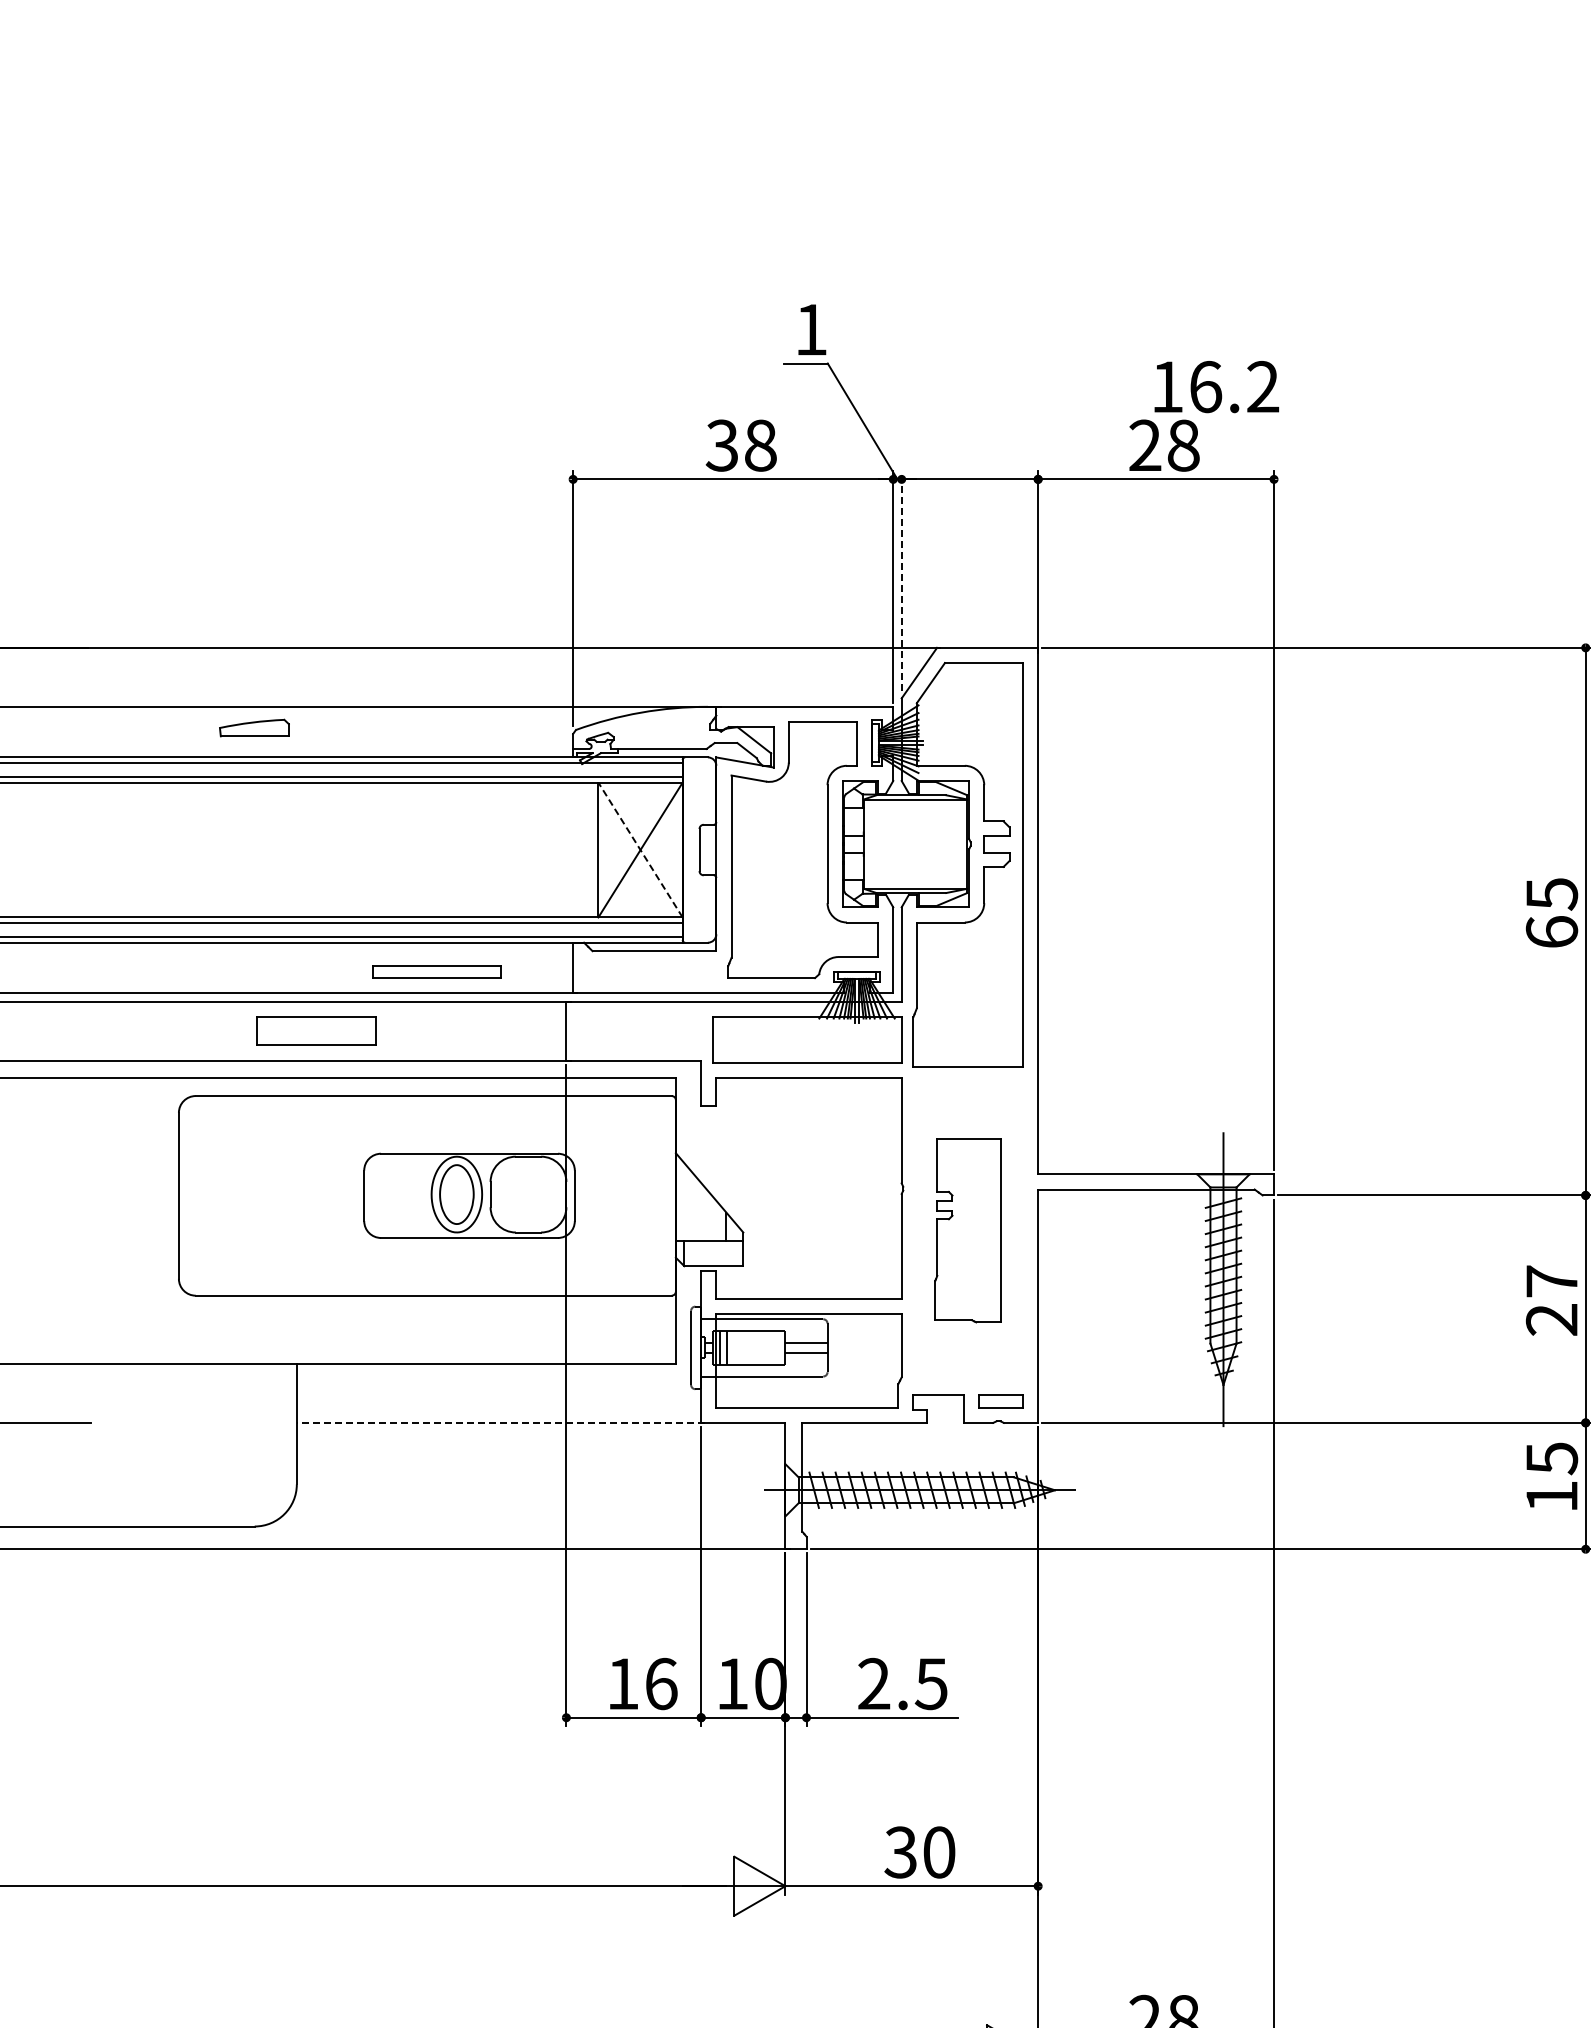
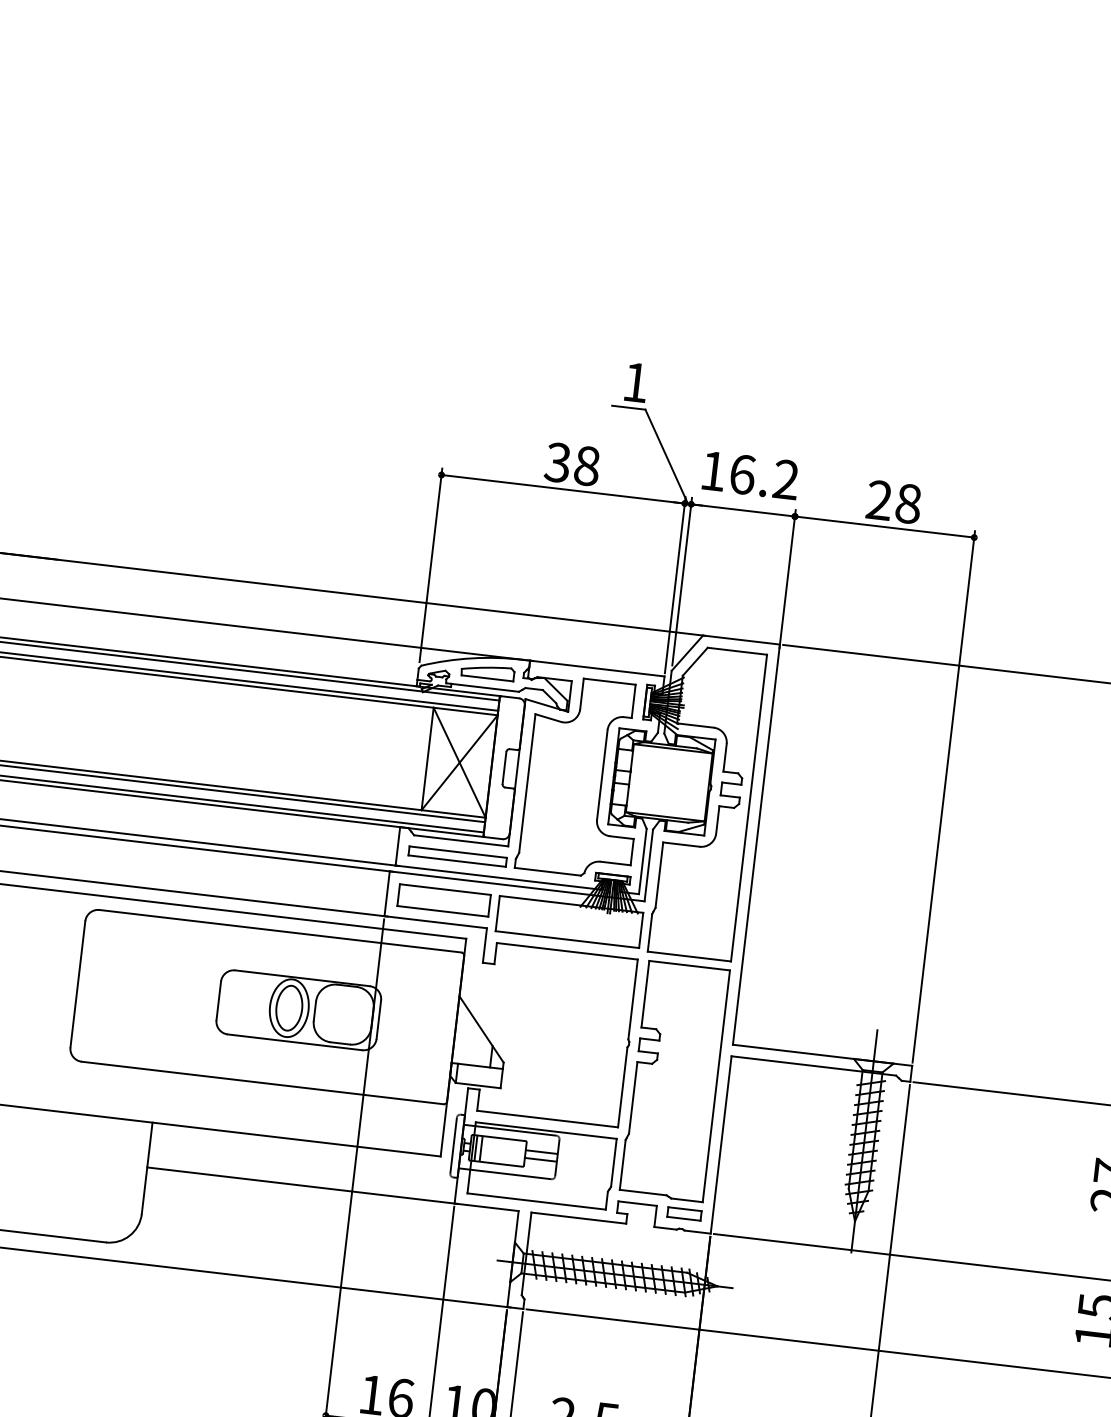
text: (1216, 387) -> (750, 475), moved
line: (901, 580) -> (682, 581), dashed -> solid
part: (254, 727) -> (488, 671), moved
line: (640, 849) -> (459, 762), dashed -> solid
part: (436, 971) -> (457, 856), moved
part: (316, 1030) -> (444, 899), moved
part: (967, 1230) -> (674, 1081), size x1.67
line: (500, 1422) -> (302, 1185), dashed -> solid

